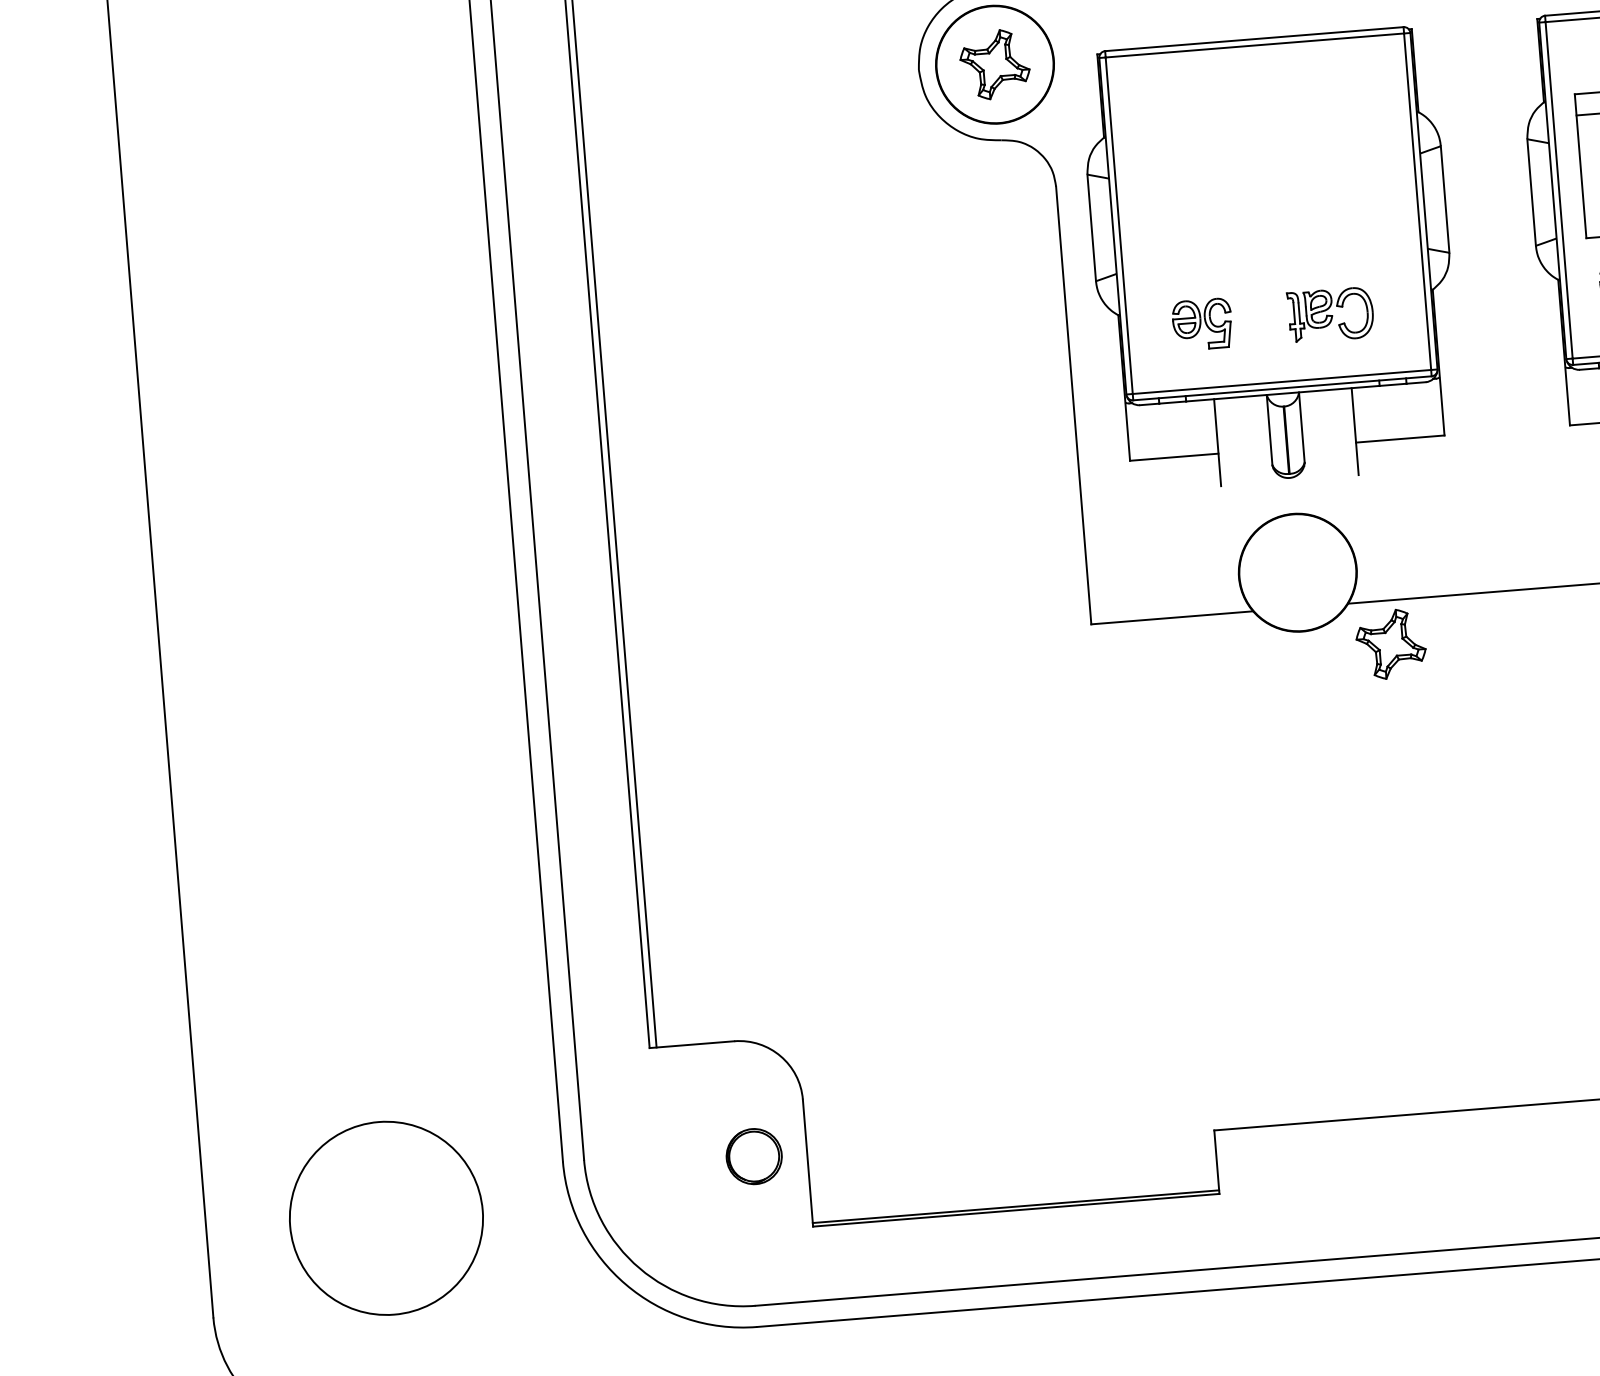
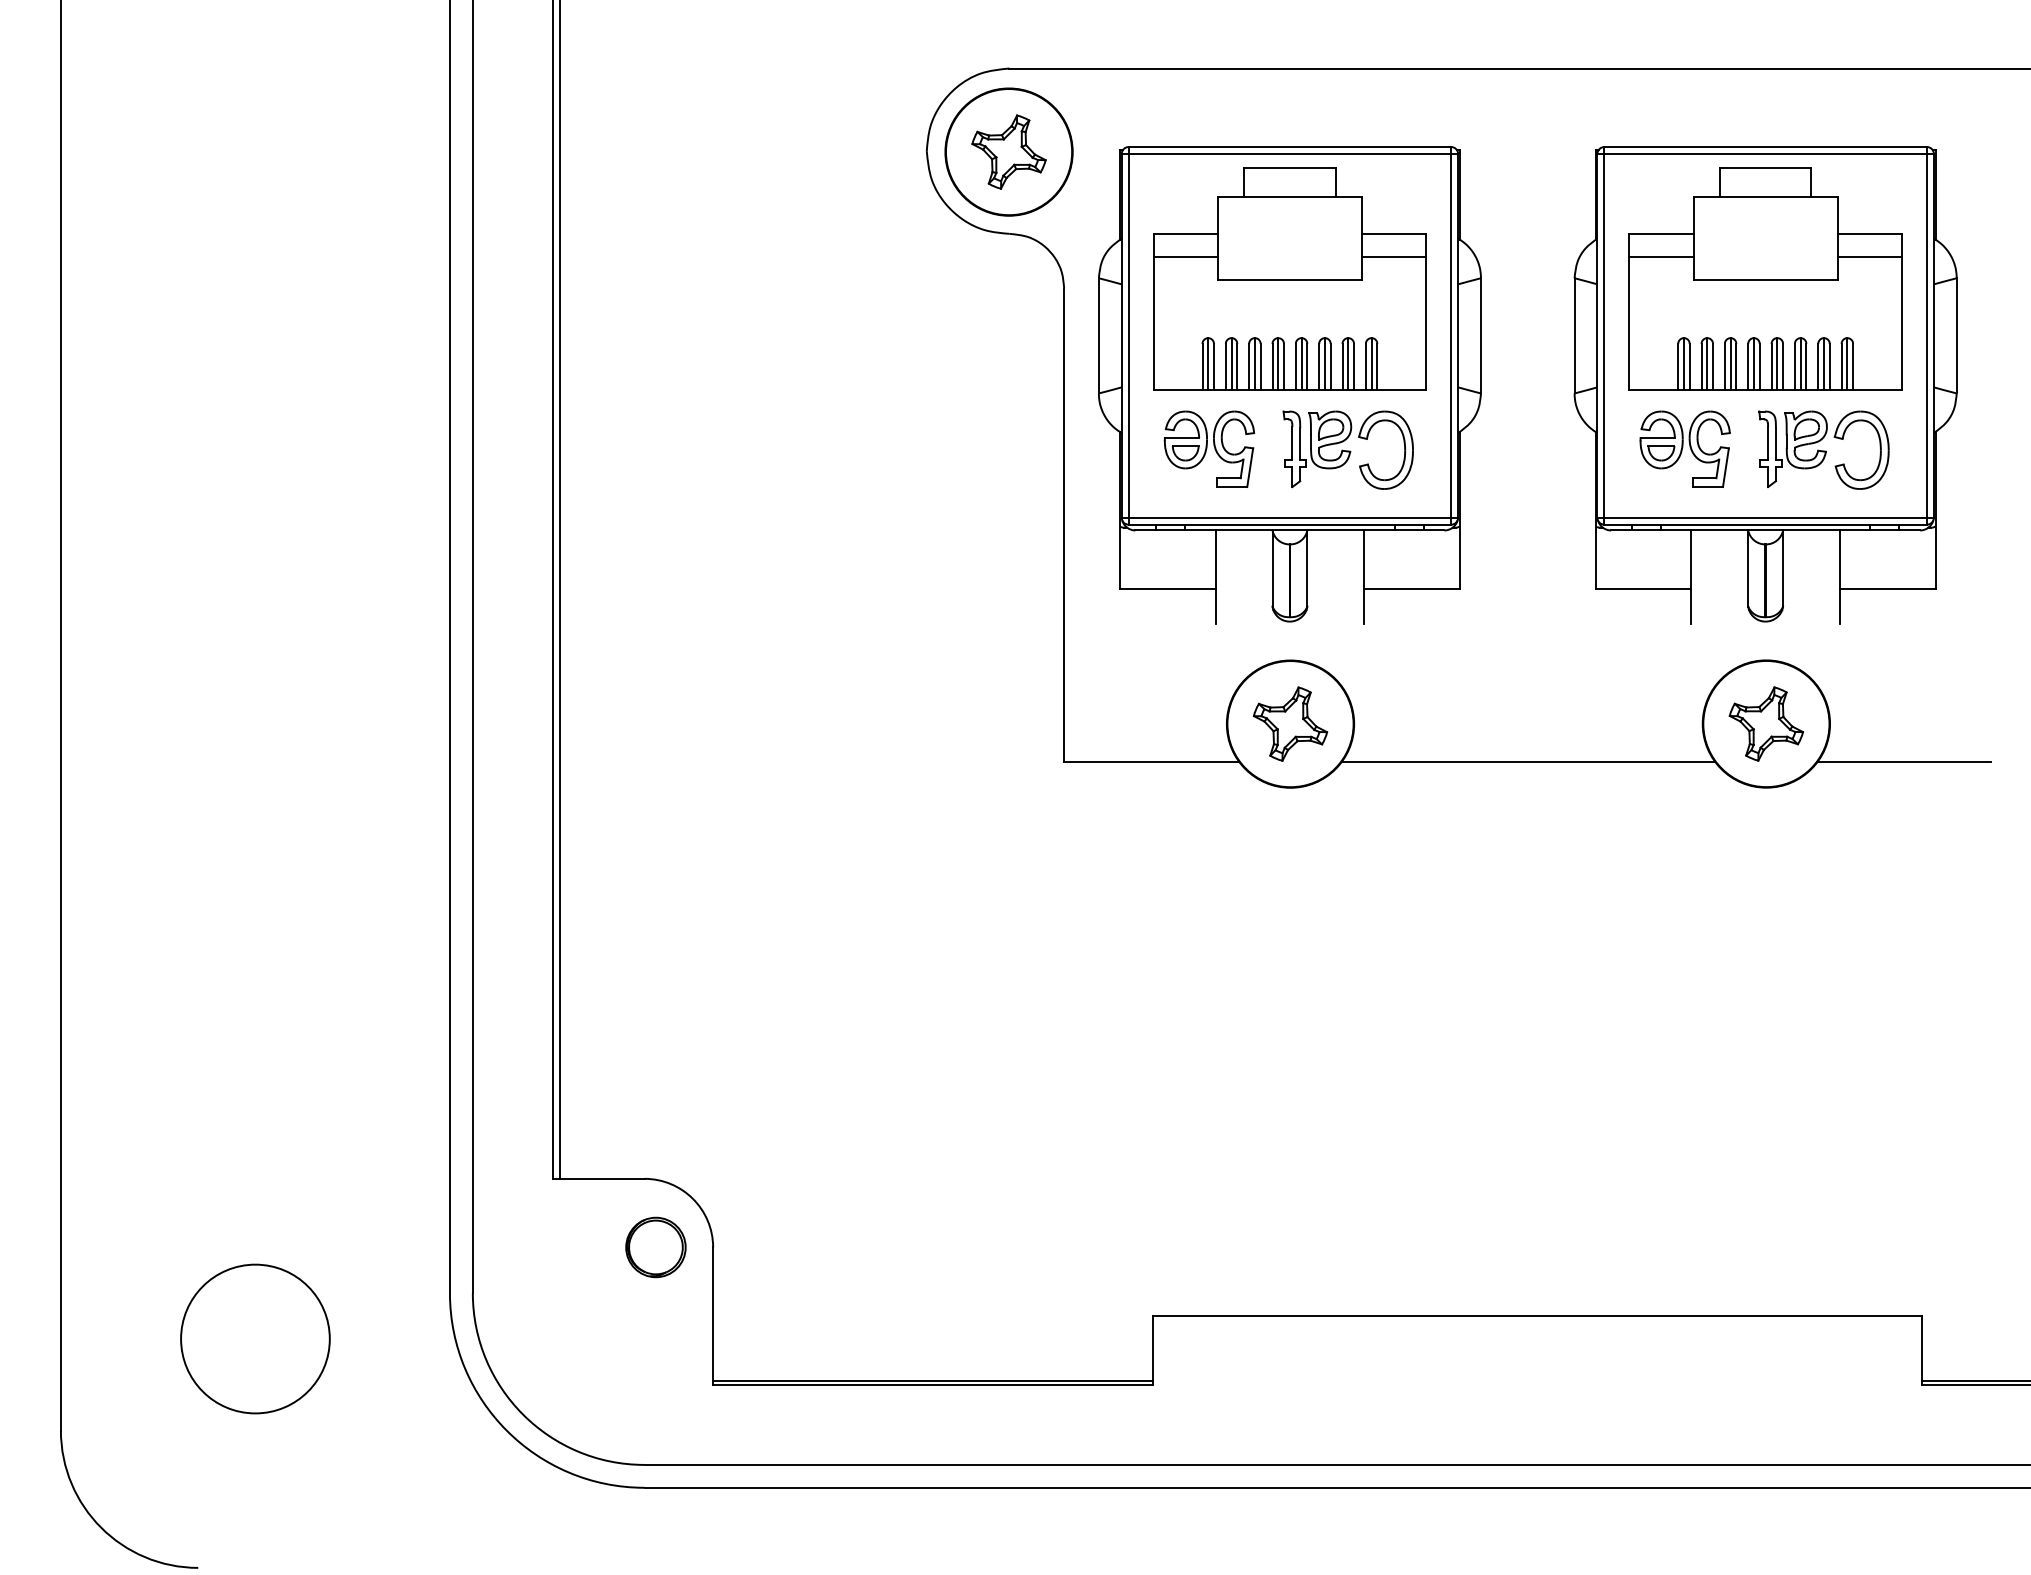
part: (1263, 160) -> (1289, 278), added
part: (1330, 314) -> (1347, 449), size x1.43
part: (1202, 323) -> (1209, 448), size x1.43
part: (1391, 643) -> (1290, 723), moved
part: (753, 1156) -> (655, 1247), moved
circle: (386, 1217) -> (255, 1338), size x0.71

